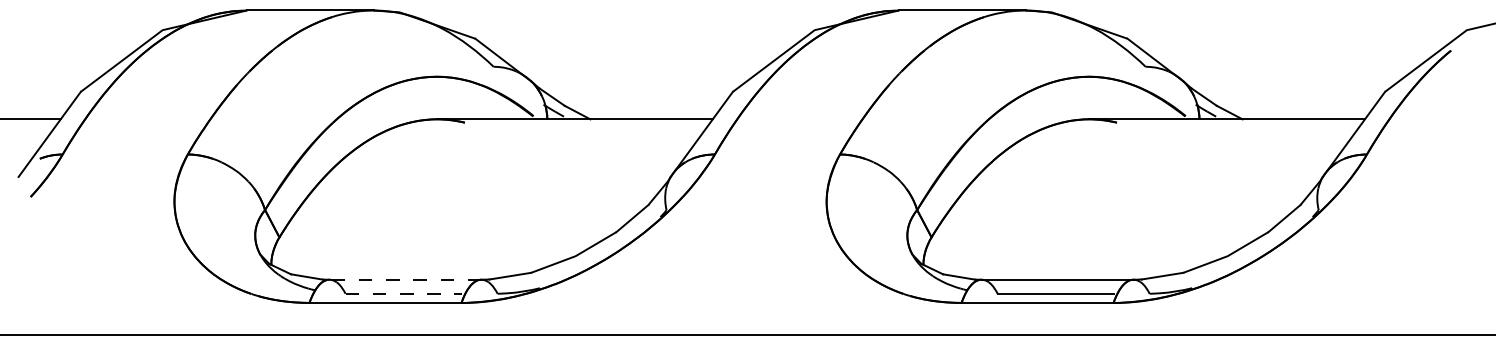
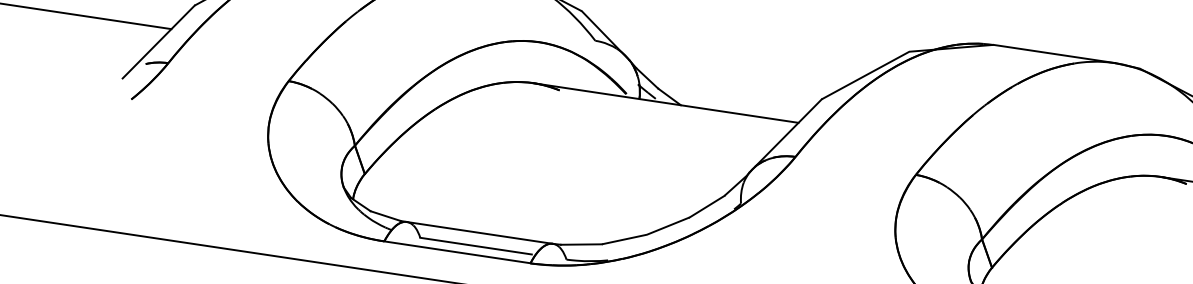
line: (405, 279) -> (480, 232), dashed -> solid
line: (404, 293) -> (477, 246), dashed -> solid

